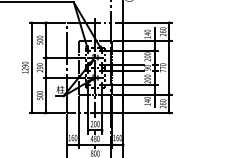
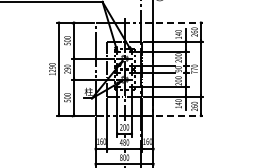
line: (148, 22) -> (179, 22), solid -> dashed
line: (148, 112) -> (179, 115), solid -> dashed

